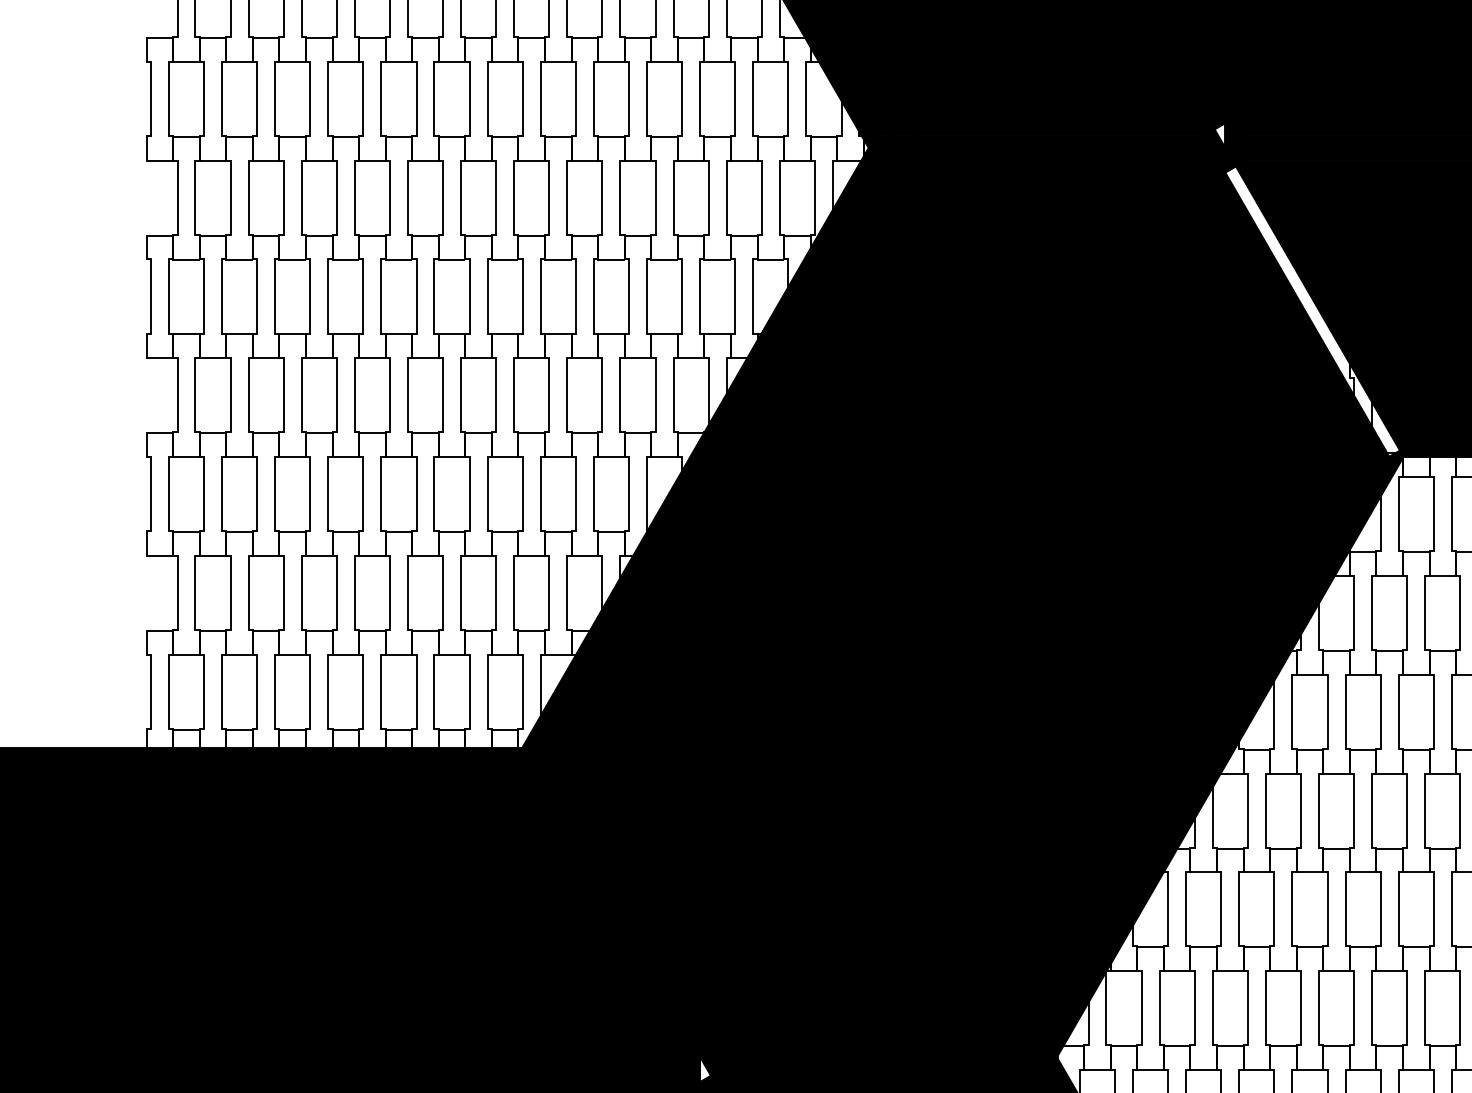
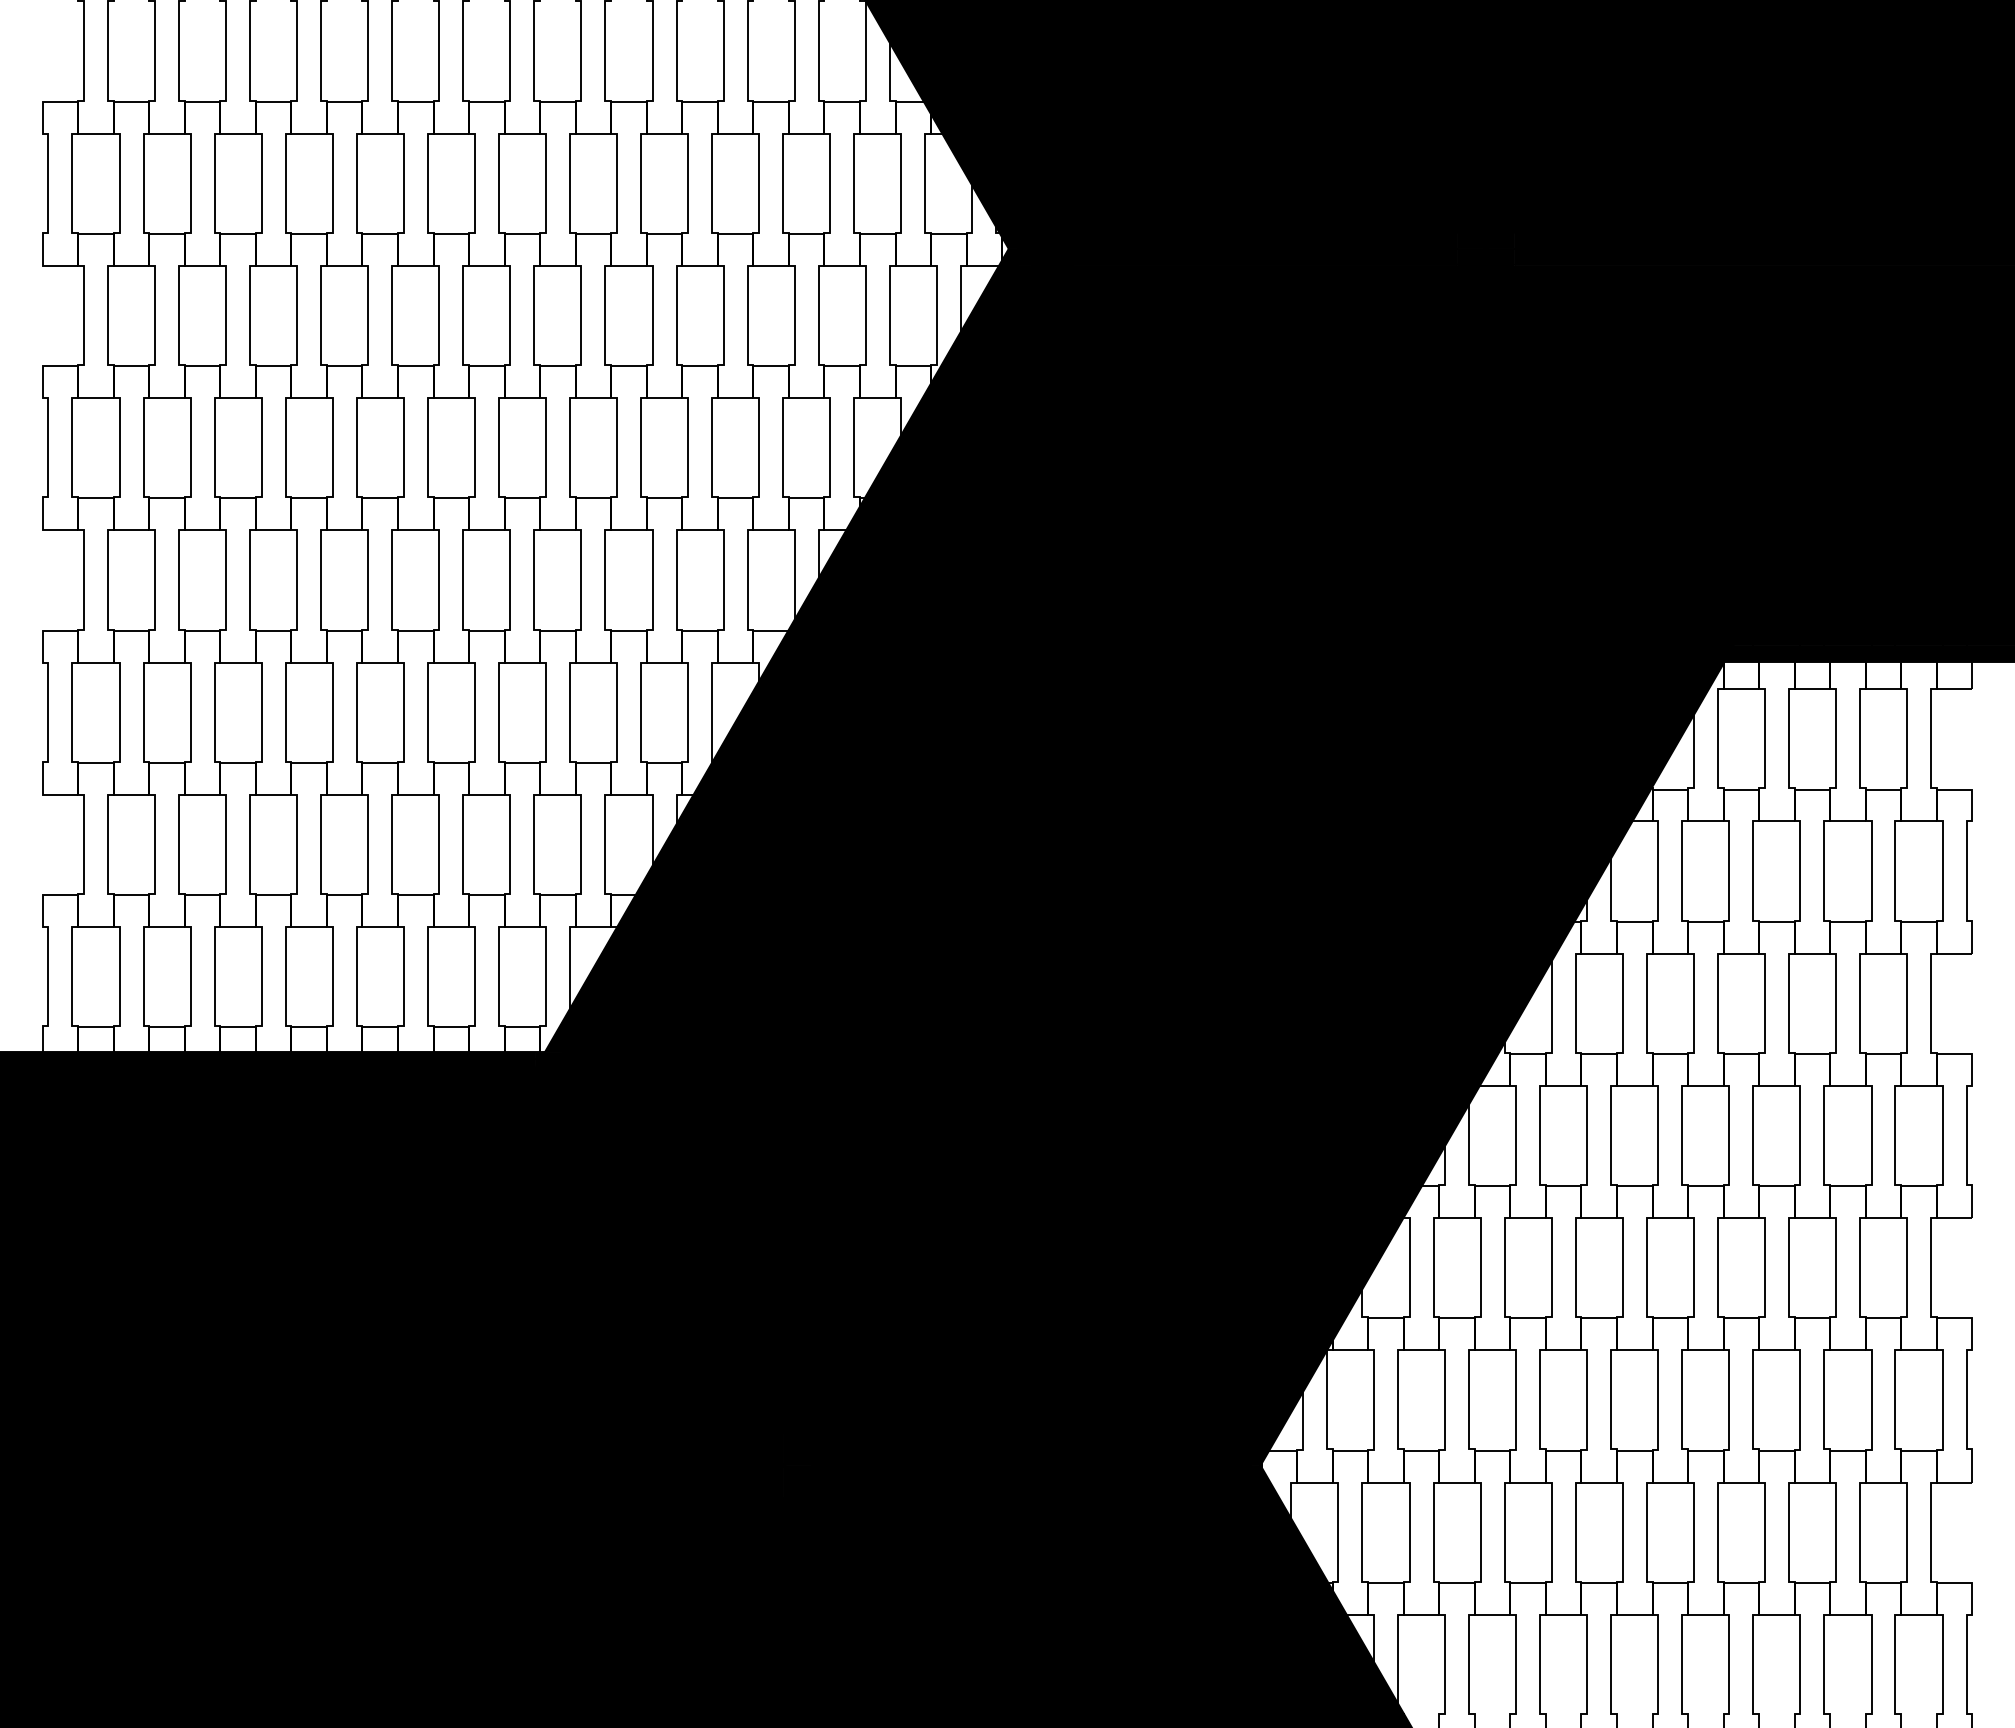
fill: (1219, 134) -> (1478, 231), added
fill: (1312, 311) -> (1602, 467), added
fill: (705, 1069) -> (790, 1481), added

